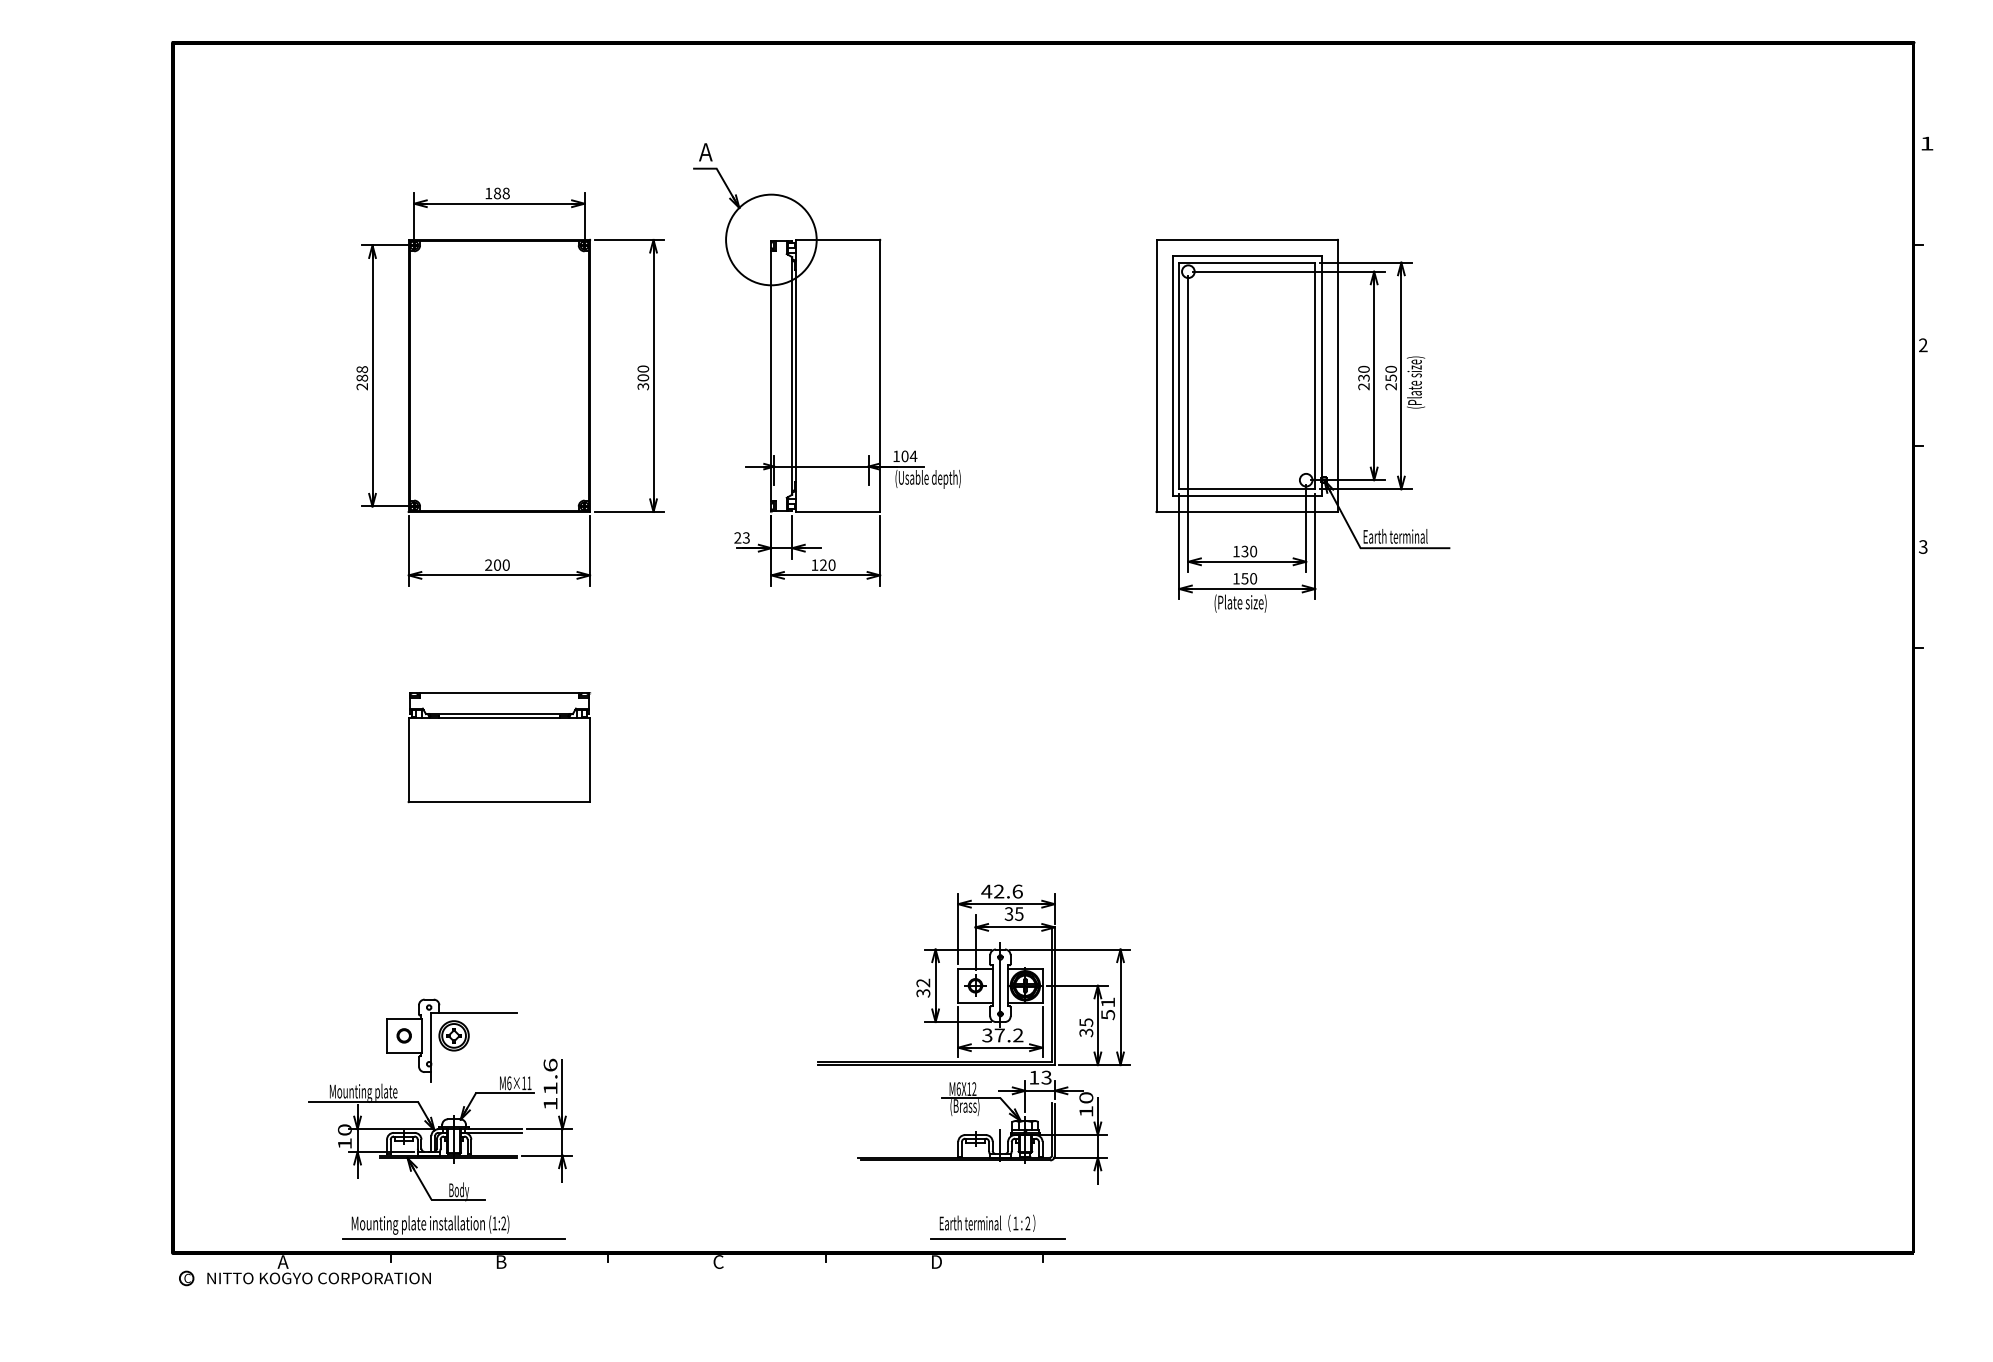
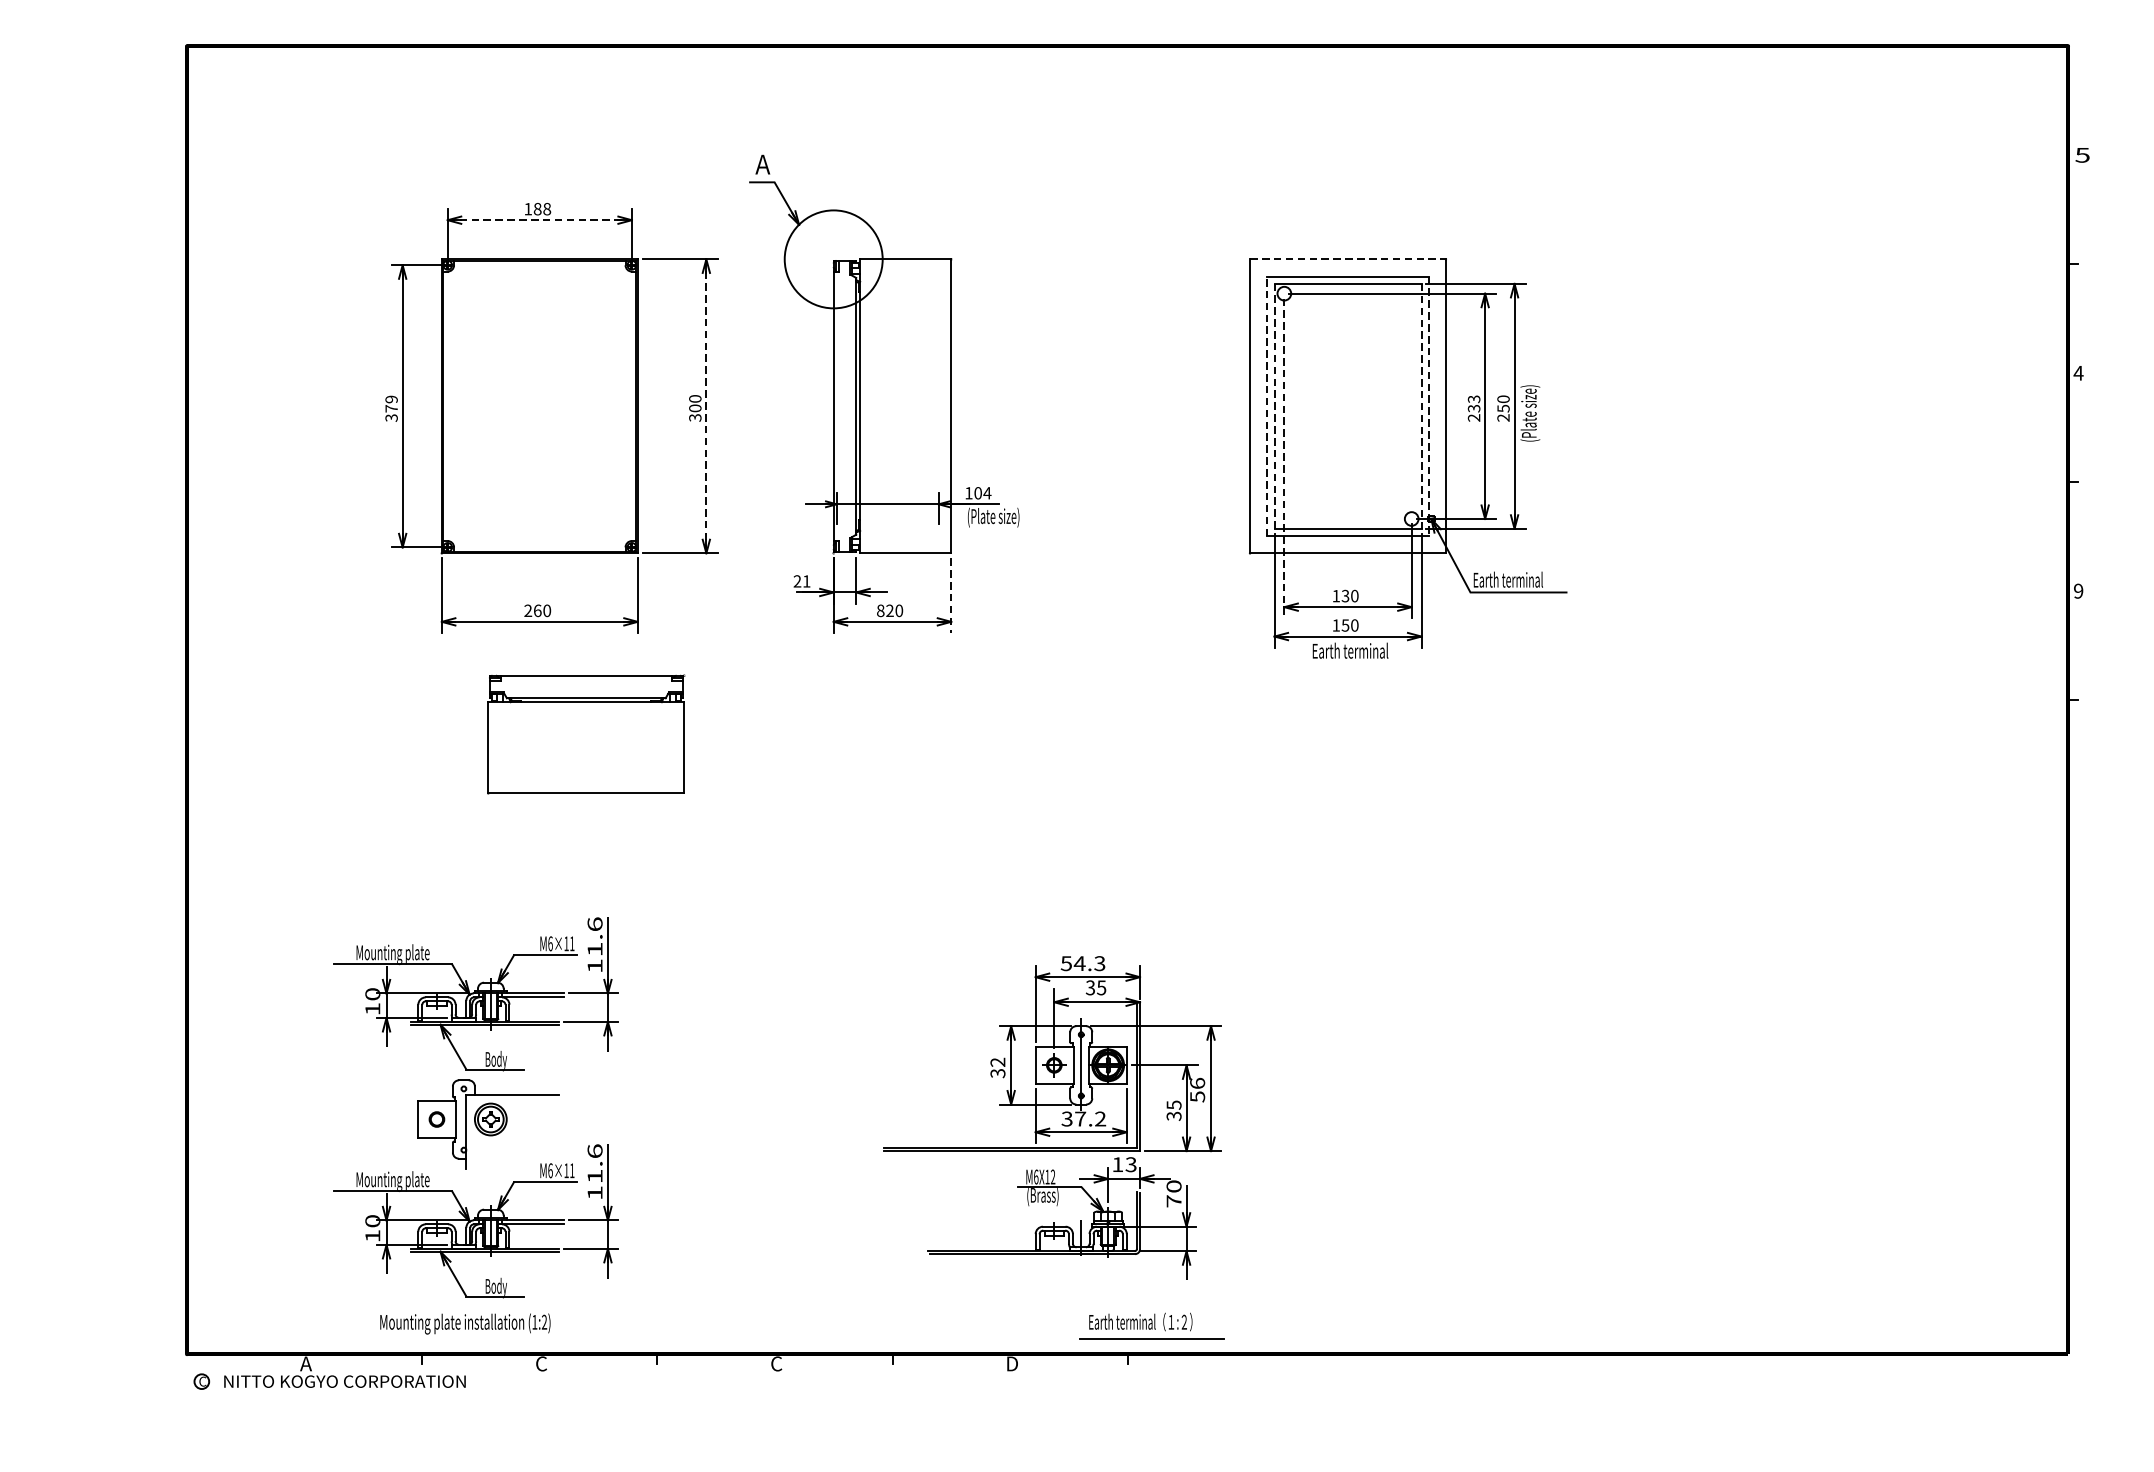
text: (1926, 143) -> (2082, 155), 1 -> 5
line: (499, 203) -> (539, 219), solid -> dashed
line: (1247, 239) -> (1348, 258), solid -> dashed
text: (1922, 345) -> (2077, 373), 2 -> 4
text: (1363, 368) -> (1473, 398), 230 -> 233
line: (653, 375) -> (706, 405), solid -> dashed
line: (1172, 375) -> (1267, 405), solid -> dashed
line: (1179, 375) -> (1274, 405), solid -> dashed
line: (1315, 376) -> (1421, 406), solid -> dashed
line: (1322, 376) -> (1429, 406), solid -> dashed
text: (362, 378) -> (391, 409), 288 -> 379
line: (1188, 424) -> (1284, 458), solid -> dashed
text: (929, 478) -> (1004, 517), (Usable depth) -> (Plate size)
text: (745, 537) -> (805, 580), 23 -> 21
text: (1923, 546) -> (2078, 590), 3 -> 9
line: (880, 551) -> (951, 596), solid -> dashed
text: (497, 564) -> (537, 610), 200 -> 260
text: (814, 564) -> (880, 610), 120 -> 820
text: (1249, 603) -> (1350, 652), (Plate size) -> Earth terminal
part: (498, 747) -> (585, 734), moved
text: (1001, 891) -> (1082, 963), 42.6 -> 54.3
part: (440, 919) -> (476, 993), added
text: (1108, 1002) -> (1198, 1083), 51 -> 56
text: (1086, 1111) -> (1174, 1201), 10 -> 70
part: (997, 1226) -> (1151, 1325), moved
line: (454, 1238) -> (491, 1338), removed
text: (501, 1261) -> (542, 1363), B -> C

